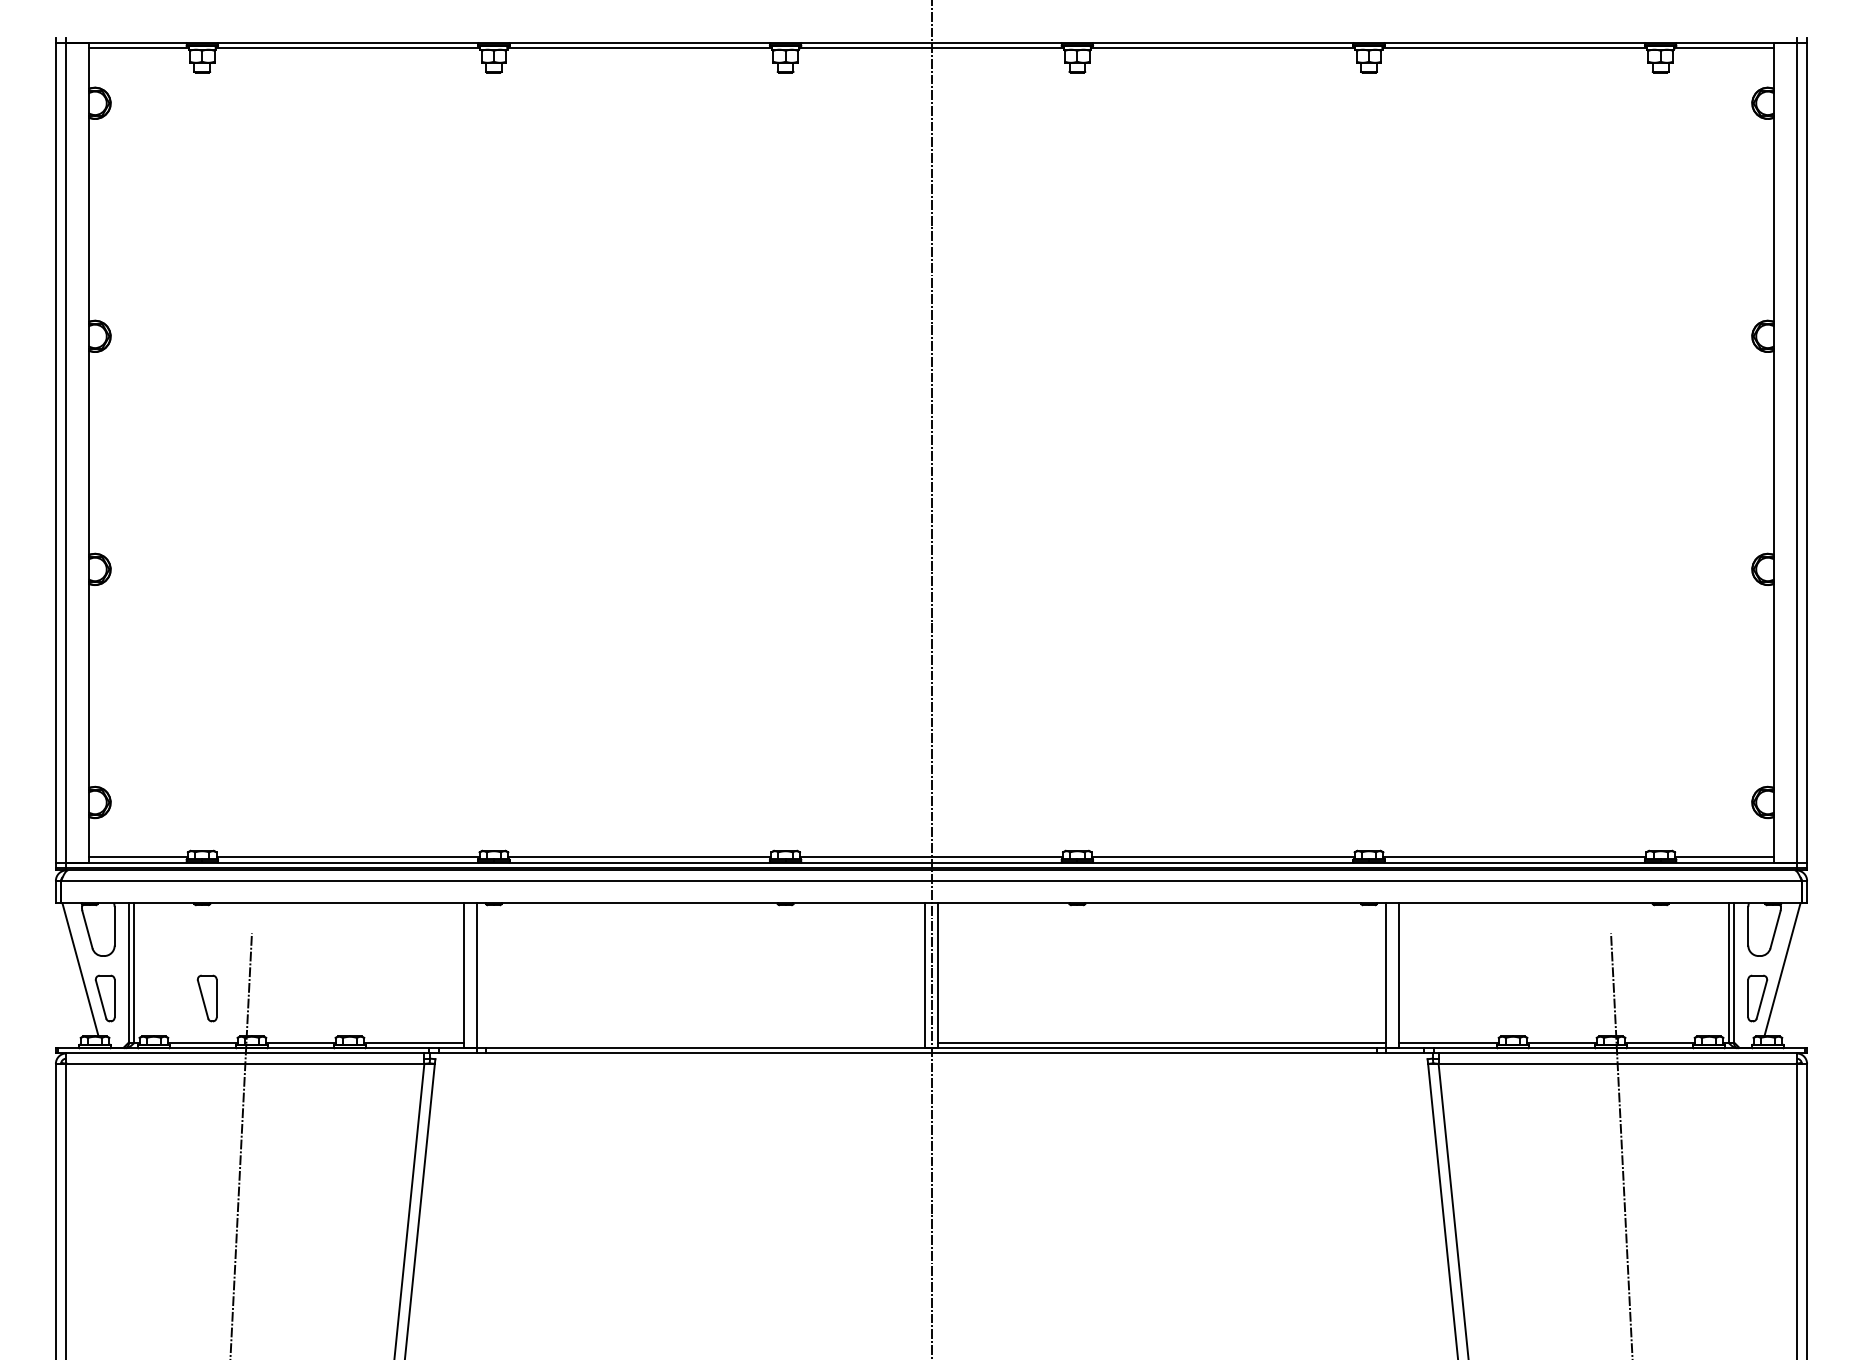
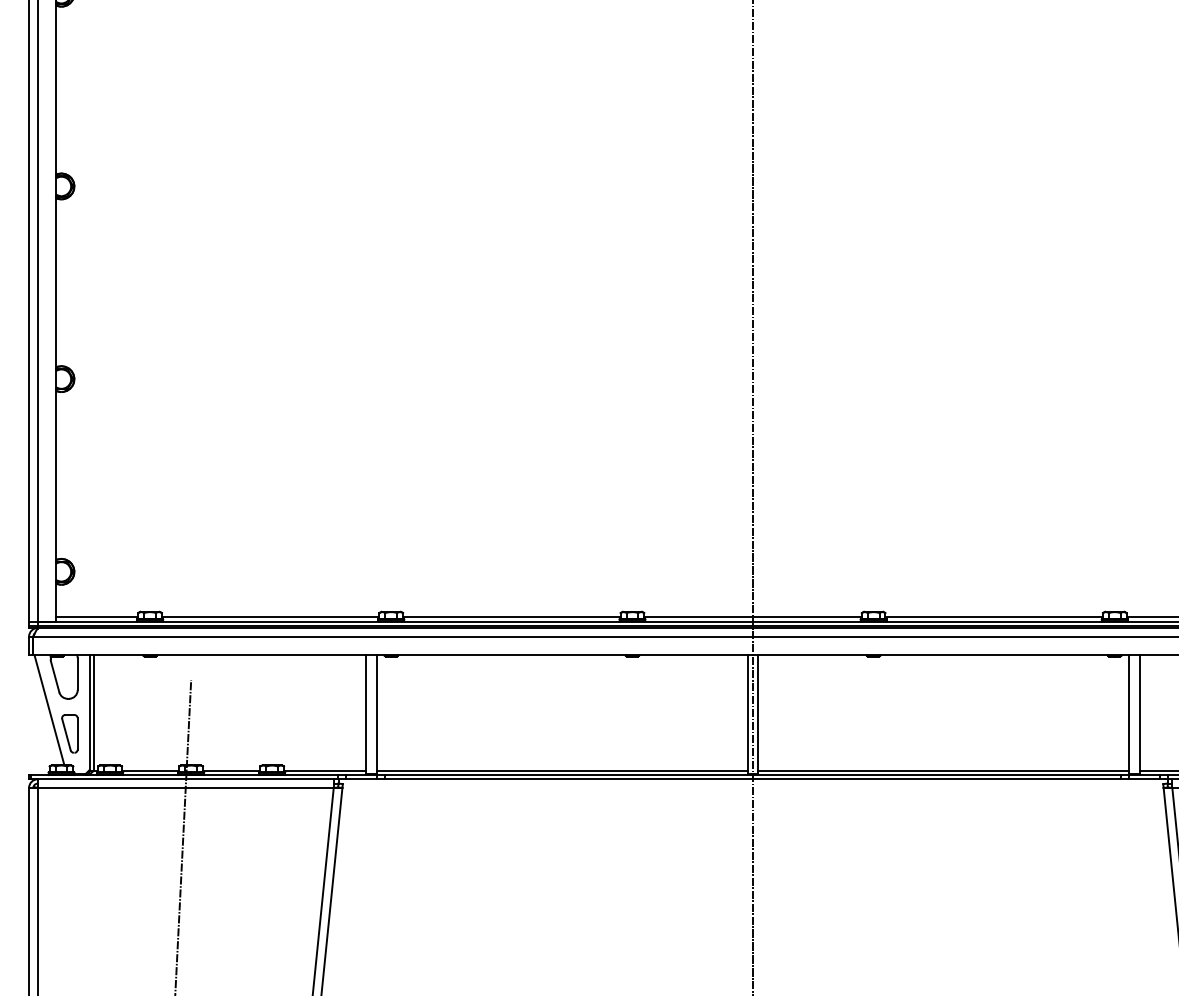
part: (206, 998) -> (153, 733), removed
line: (700, 1042) -> (562, 770), added

